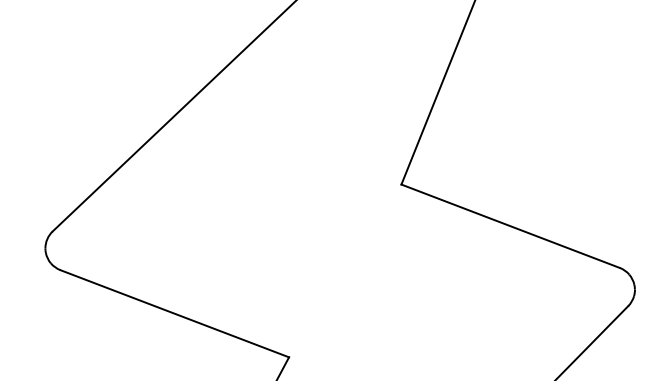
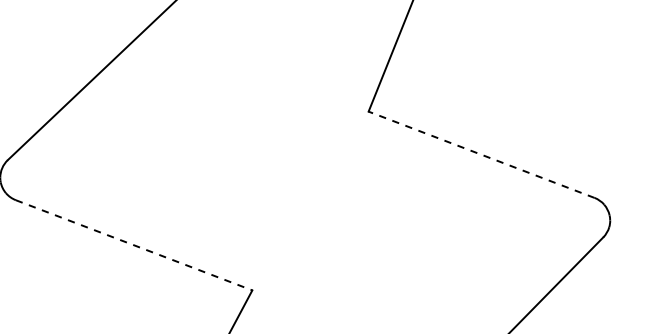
line: (510, 226) -> (481, 155), solid -> dashed
line: (175, 313) -> (134, 245), solid -> dashed

